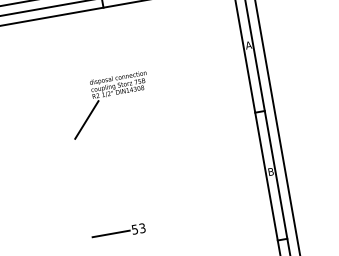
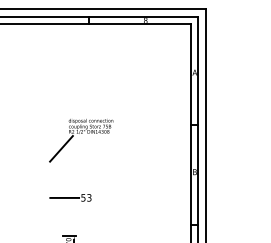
part: (108, 96) -> (81, 133), moved

